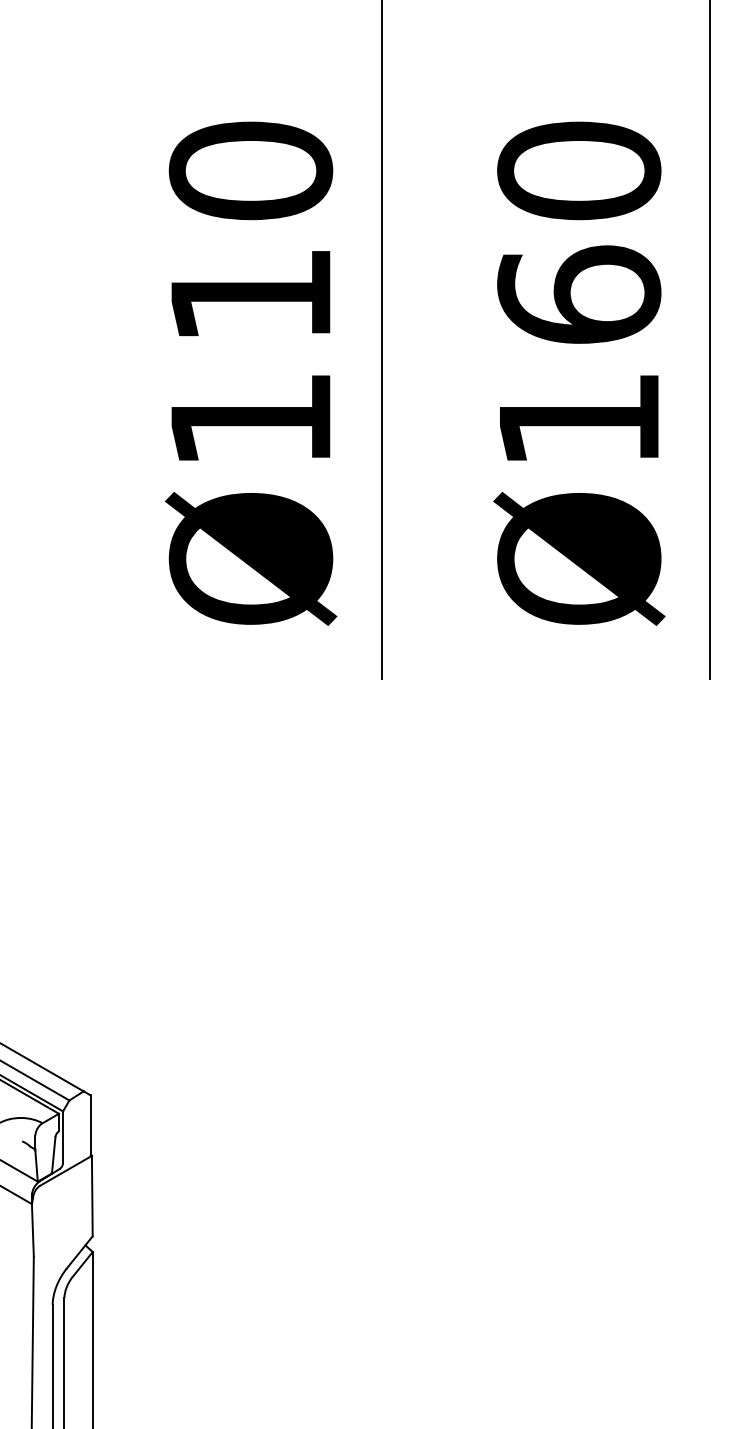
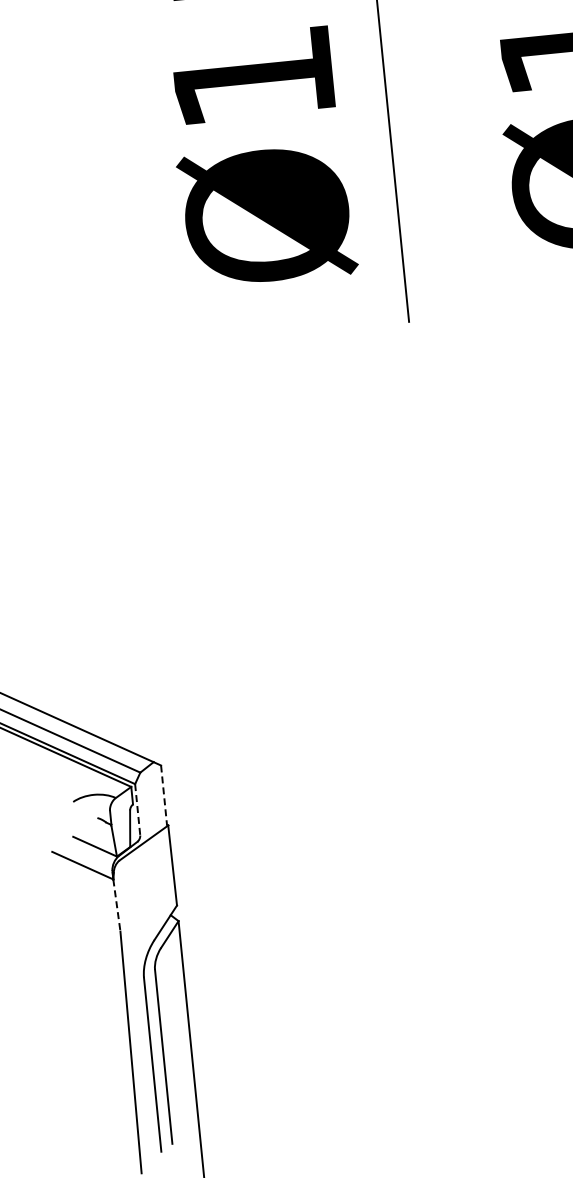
line: (90, 1125) -> (163, 795), solid -> dashed
line: (63, 1137) -> (138, 810), solid -> dashed
line: (32, 1230) -> (116, 905), solid -> dashed

